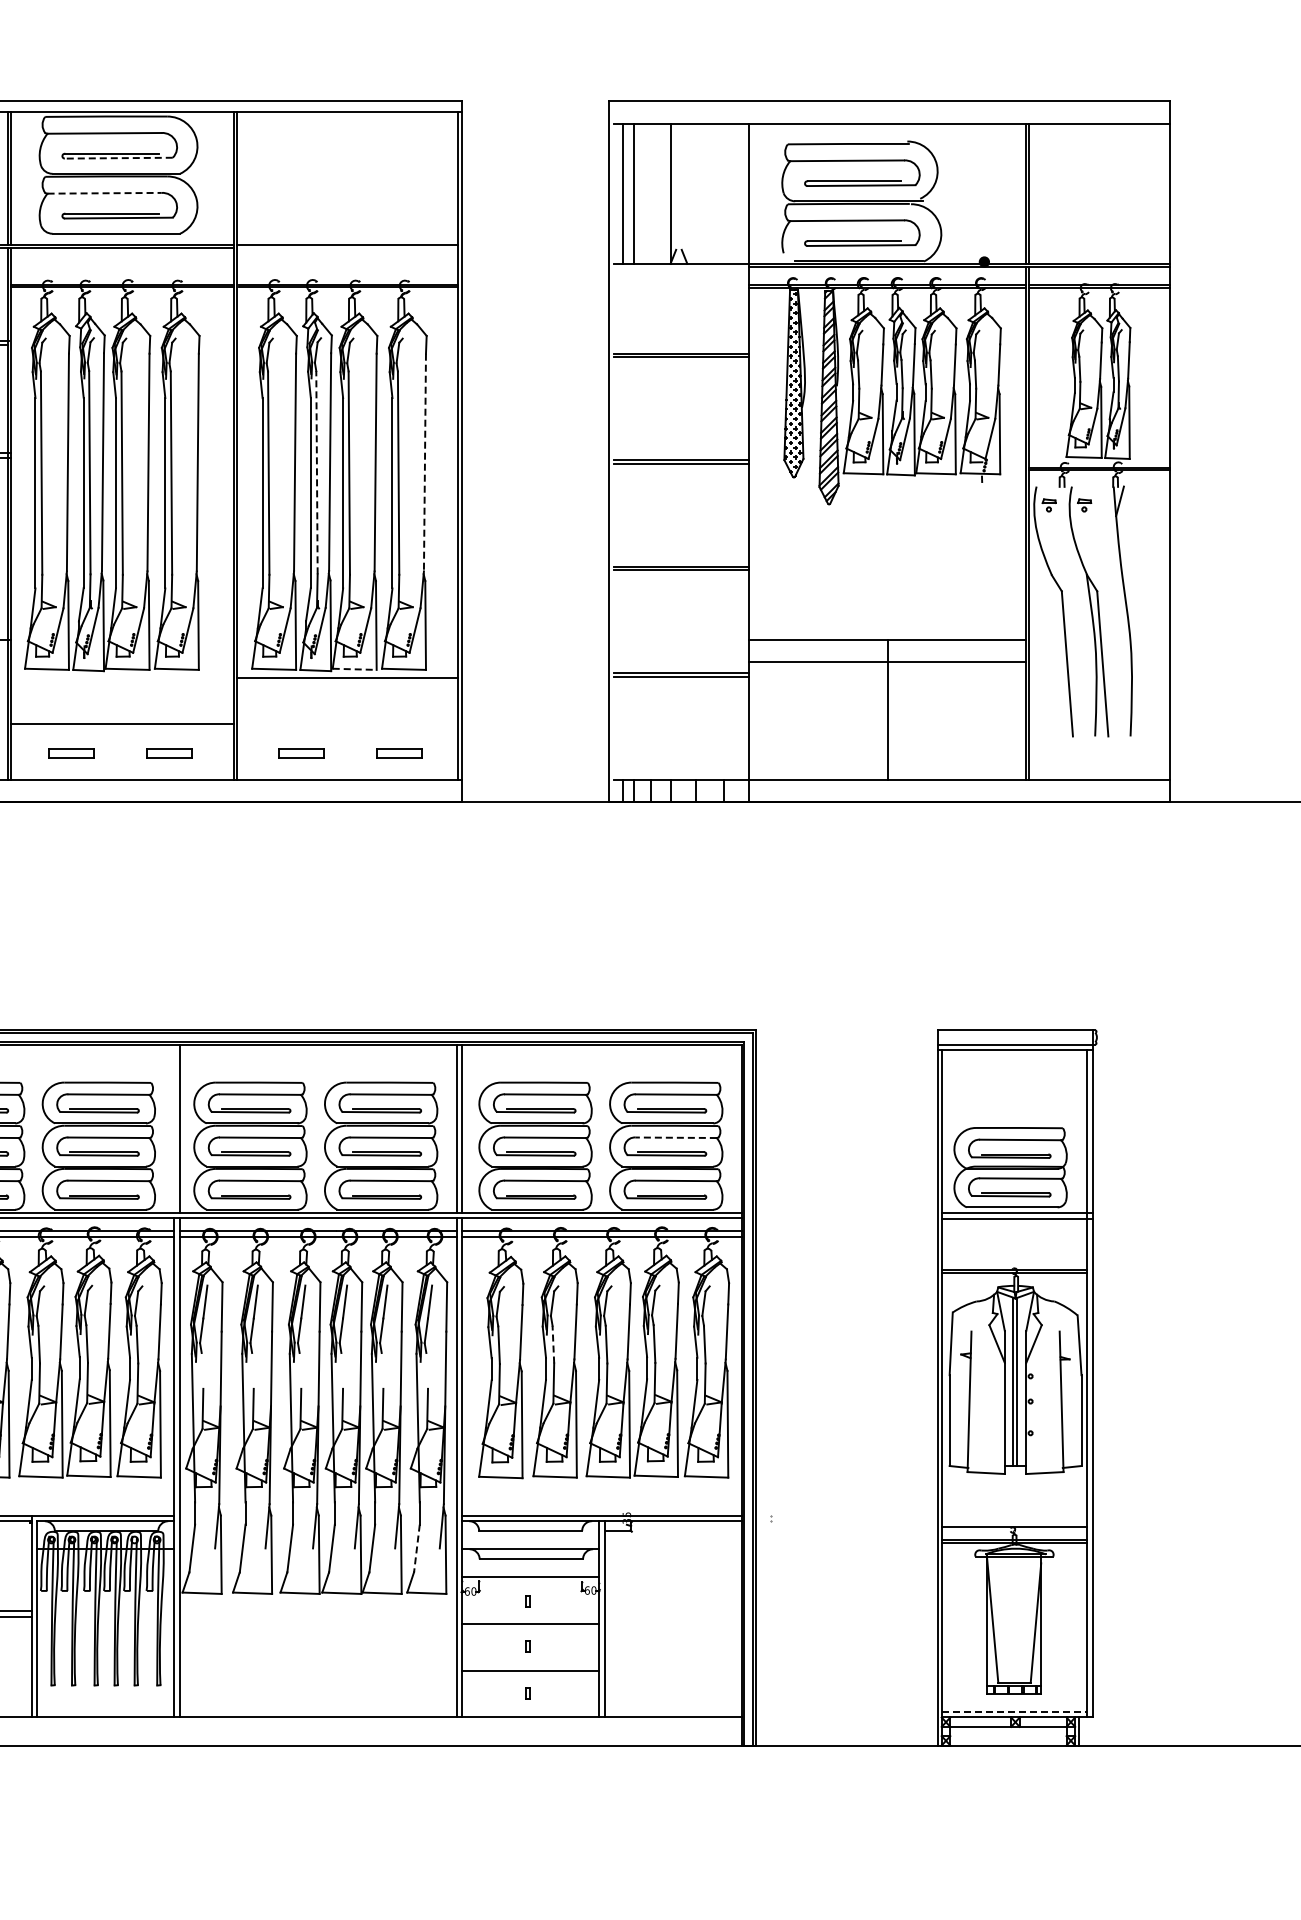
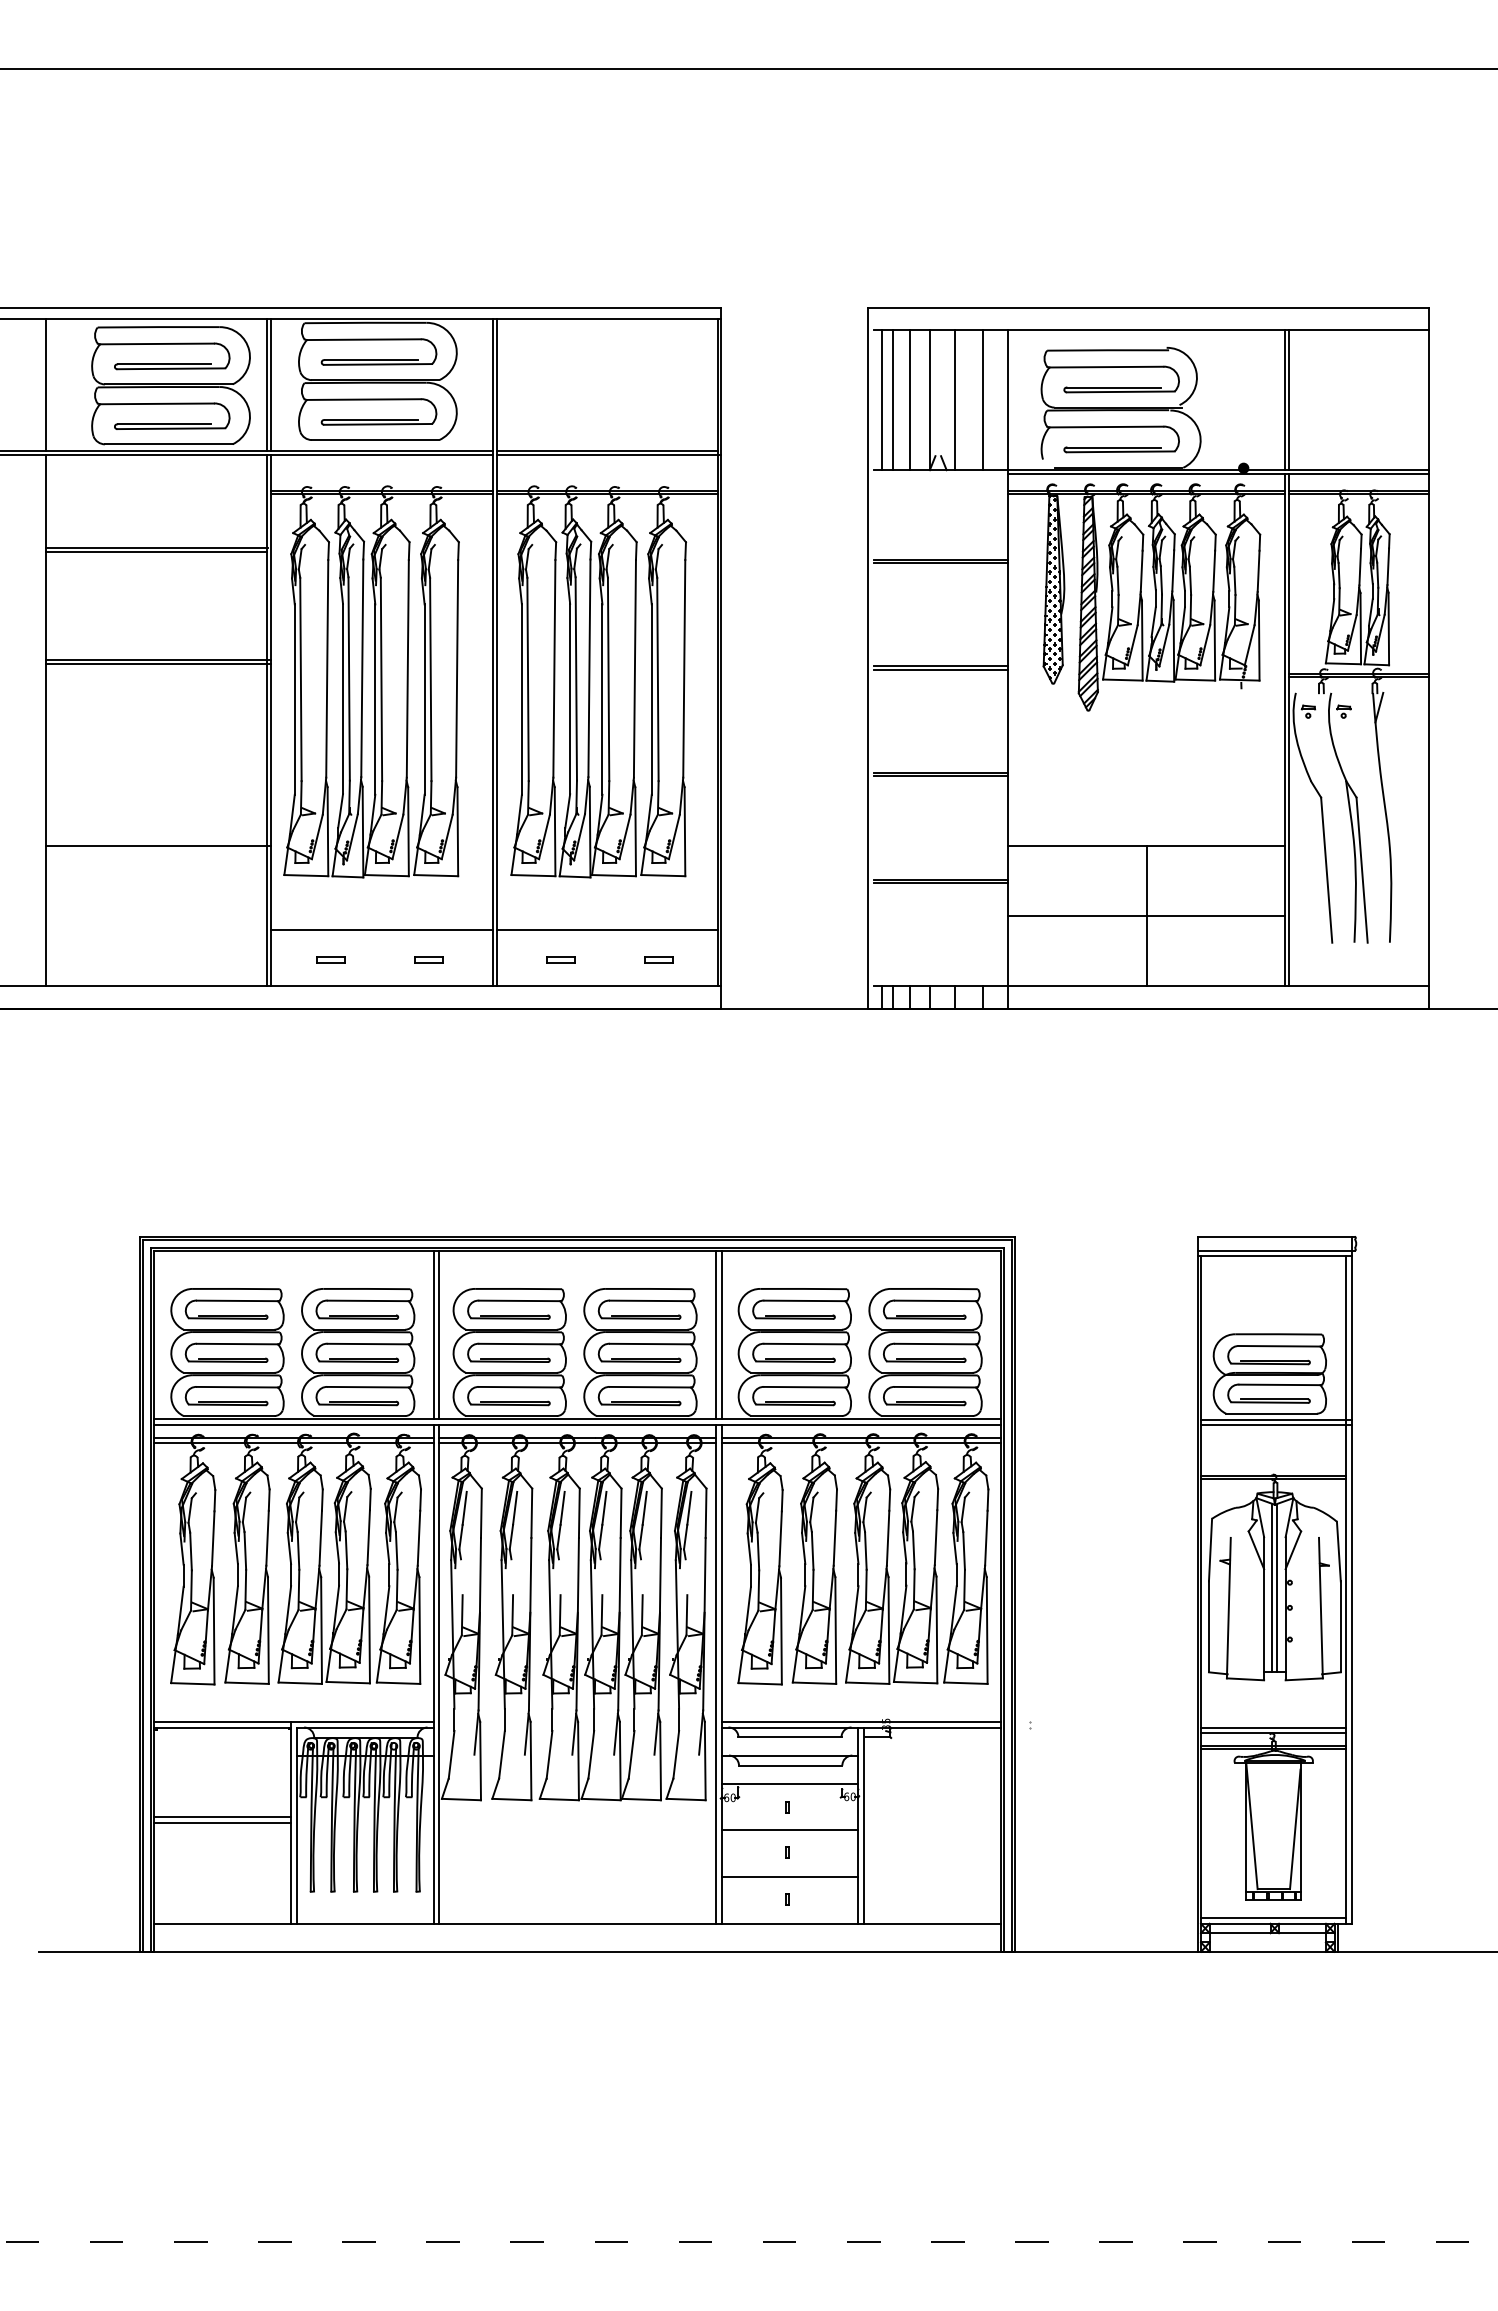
line: (119, 158) -> (378, 364), dashed -> solid
line: (104, 193) -> (363, 399), dashed -> solid
line: (651, 194) -> (910, 400), added
line: (696, 194) -> (955, 400), added
line: (724, 194) -> (983, 400), added
line: (349, 248) -> (608, 454), added
line: (425, 462) -> (684, 668), dashed -> solid
line: (317, 472) -> (576, 678), dashed -> solid
line: (887, 662) -> (1146, 916), moved
line: (355, 669) -> (614, 875), dashed -> solid
line: (347, 678) -> (606, 930), moved
part: (71, 753) -> (330, 959), size x0.62
part: (169, 753) -> (428, 959), size x0.62
part: (301, 753) -> (560, 959), size x0.62
part: (399, 753) -> (658, 959), size x0.62
line: (174, 1128) -> (433, 1334), added
line: (676, 1138) -> (935, 1344), dashed -> solid
line: (553, 1344) -> (812, 1550), dashed -> solid
line: (1014, 1521) -> (1273, 1727), added
line: (417, 1549) -> (676, 1755), dashed -> solid
line: (1014, 1712) -> (1273, 1918), dashed -> solid

